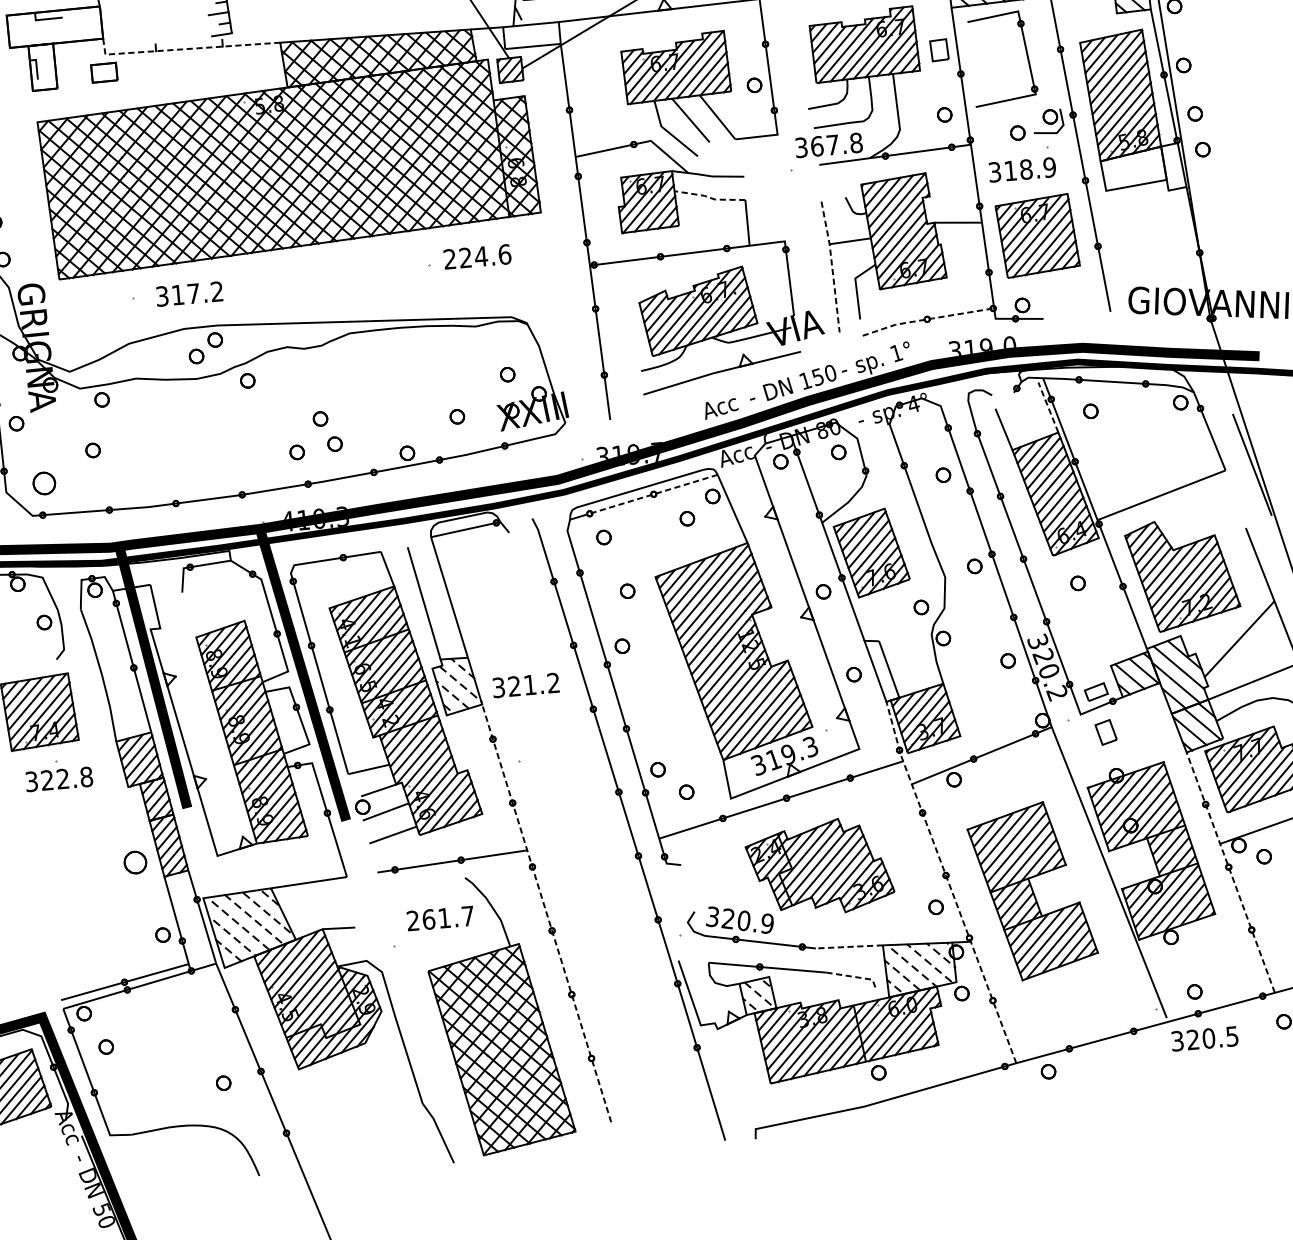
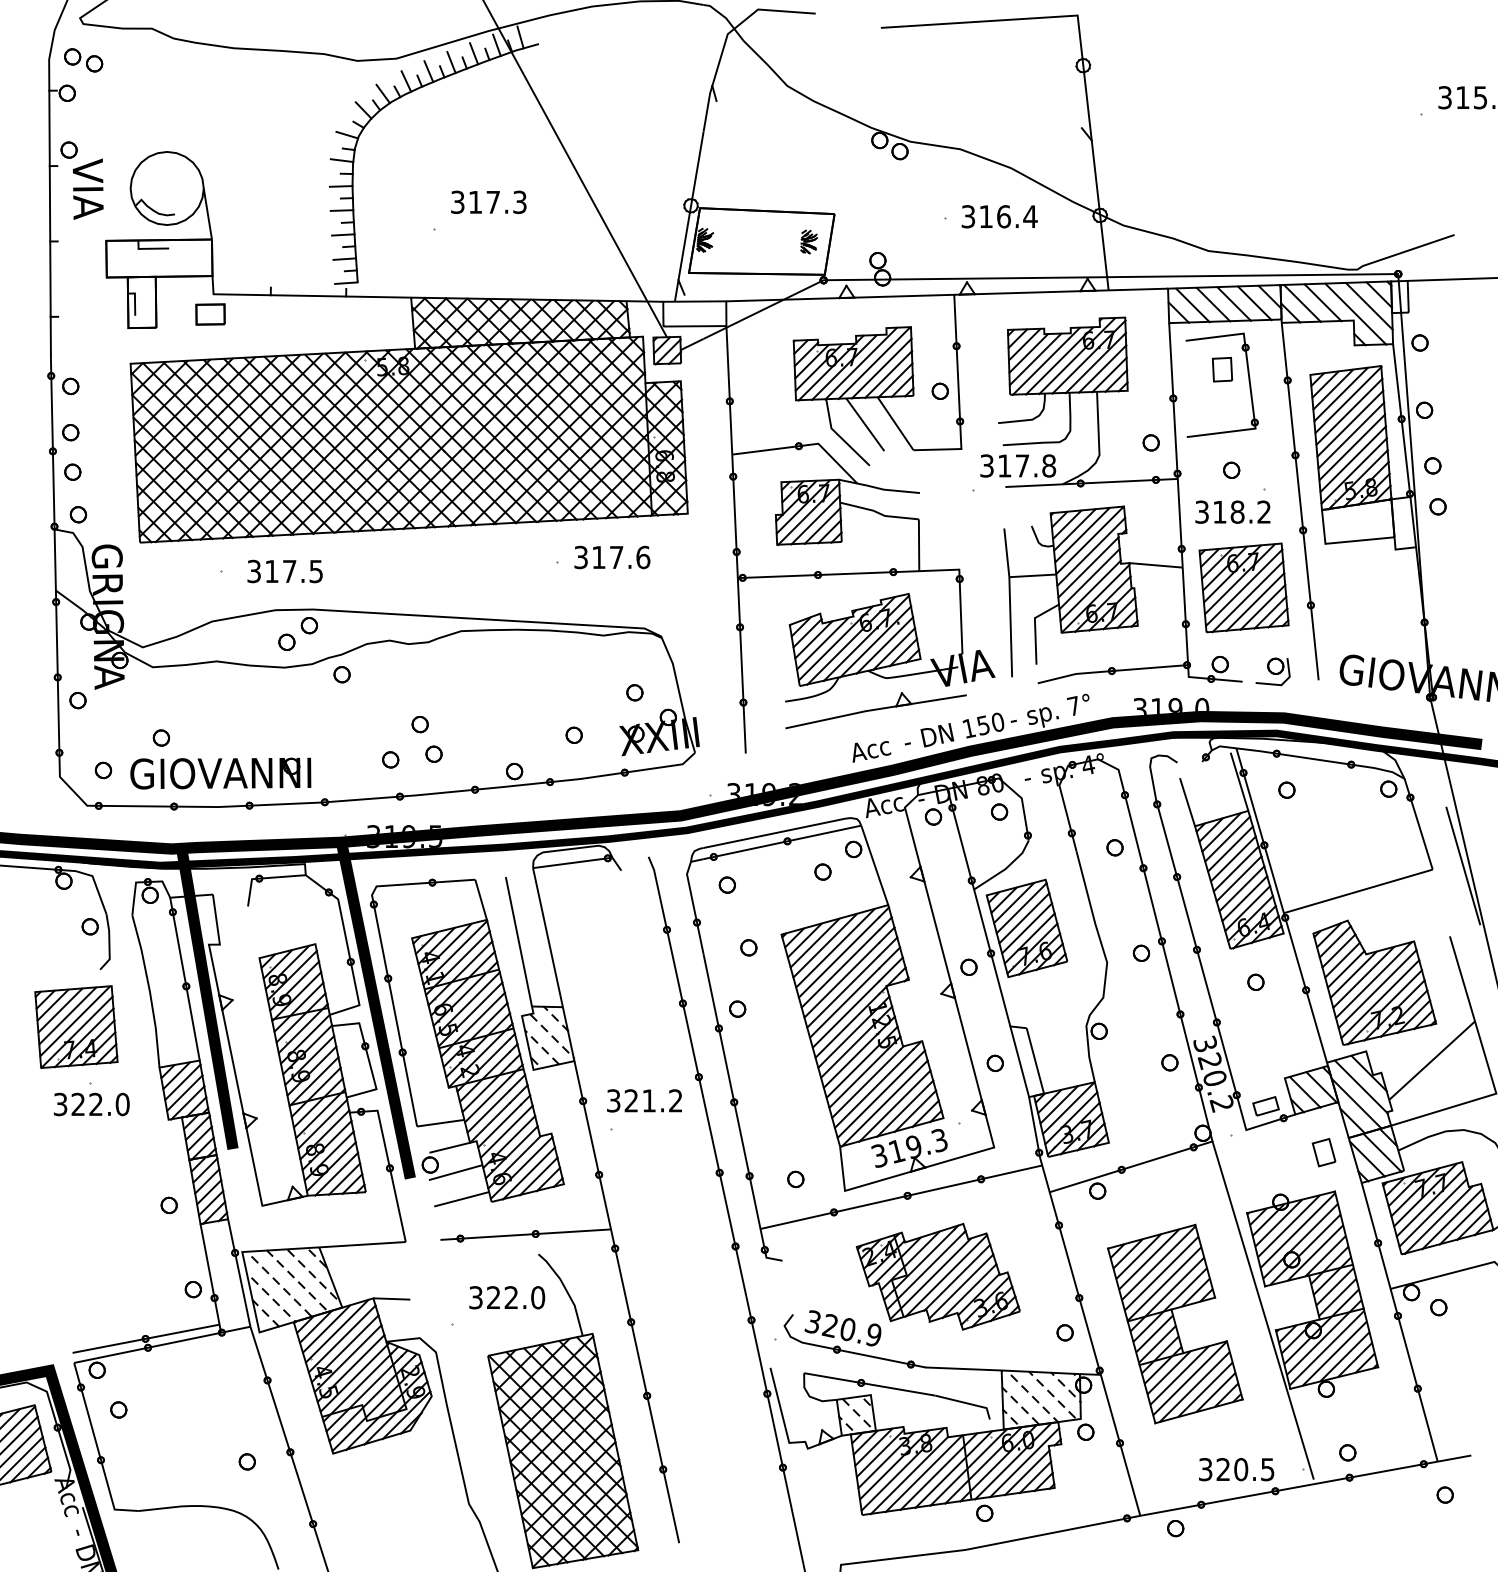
line: (184, 49) -> (302, 295), dashed -> solid
part: (938, 50) -> (1221, 369), moved
part: (1047, 121) -> (1272, 671), moved
text: (816, 145) -> (1004, 465), 367.8 -> 317.8
text: (1049, 166) -> (1264, 511), 318.9 -> 318.2
line: (709, 197) -> (878, 513), dashed -> solid
text: (465, 257) -> (598, 557), 224.6 -> 317.6
line: (832, 266) -> (1010, 602), dashed -> solid
text: (216, 291) -> (315, 571), 317.2 -> 317.5
line: (927, 319) -> (1112, 671), dashed -> solid
text: (896, 353) -> (1073, 706), 1° -> 7°
part: (102, 399) -> (176, 681), removed
line: (1048, 407) -> (1239, 781), dashed -> solid
text: (657, 452) -> (795, 794), 319.7 -> 319.2
part: (147, 477) -> (220, 773), added
part: (44, 483) -> (103, 770), size x0.62
line: (649, 495) -> (782, 842), dashed -> solid
text: (315, 519) -> (404, 836), 410.3 -> 319.5
part: (921, 606) -> (1077, 993), removed
text: (525, 685) -> (644, 1100), moved
part: (1105, 732) -> (1323, 1152), moved
part: (657, 769) -> (765, 1151), removed
text: (86, 777) -> (122, 1104), 322.8 -> 322.0
part: (134, 862) -> (168, 1205), size x0.62
line: (1230, 871) -> (1399, 1321), dashed -> solid
line: (948, 882) -> (1081, 1306), dashed -> solid
line: (546, 913) -> (626, 1302), dashed -> solid
text: (441, 918) -> (507, 1297), 261.7 -> 322.0
line: (848, 946) -> (962, 1368), dashed -> solid
line: (855, 977) -> (967, 1403), dashed -> solid
text: (1204, 1038) -> (1236, 1469), moved

